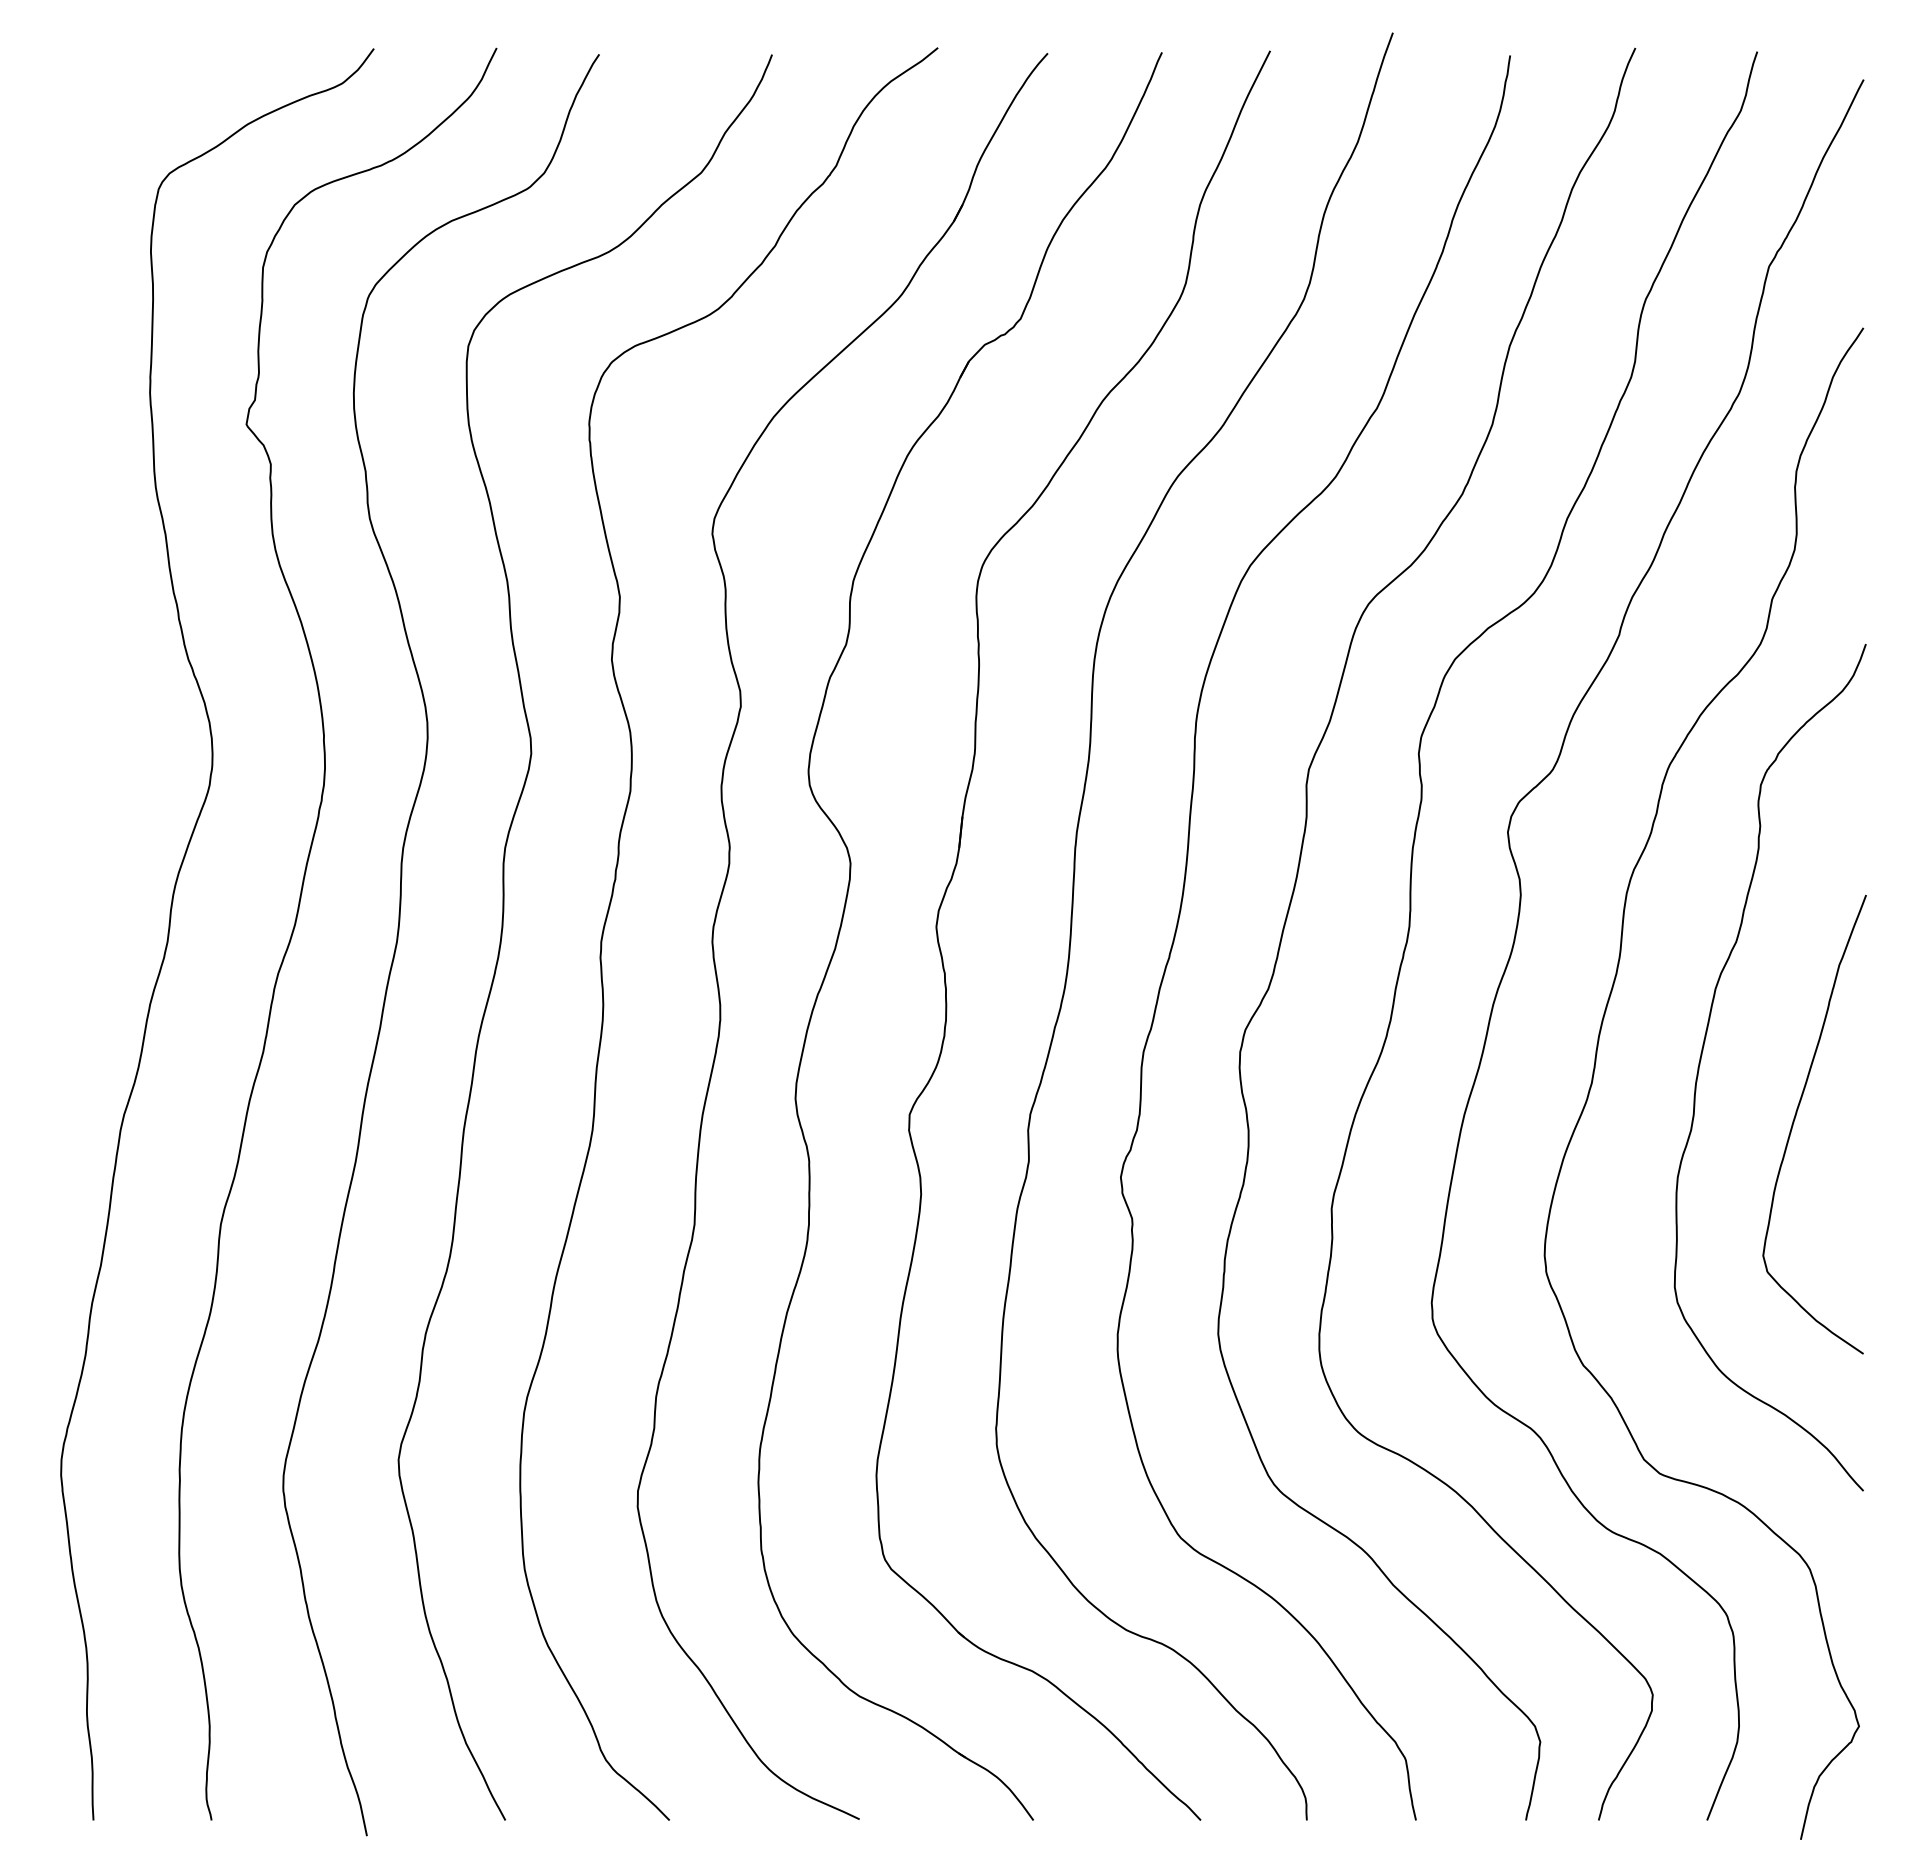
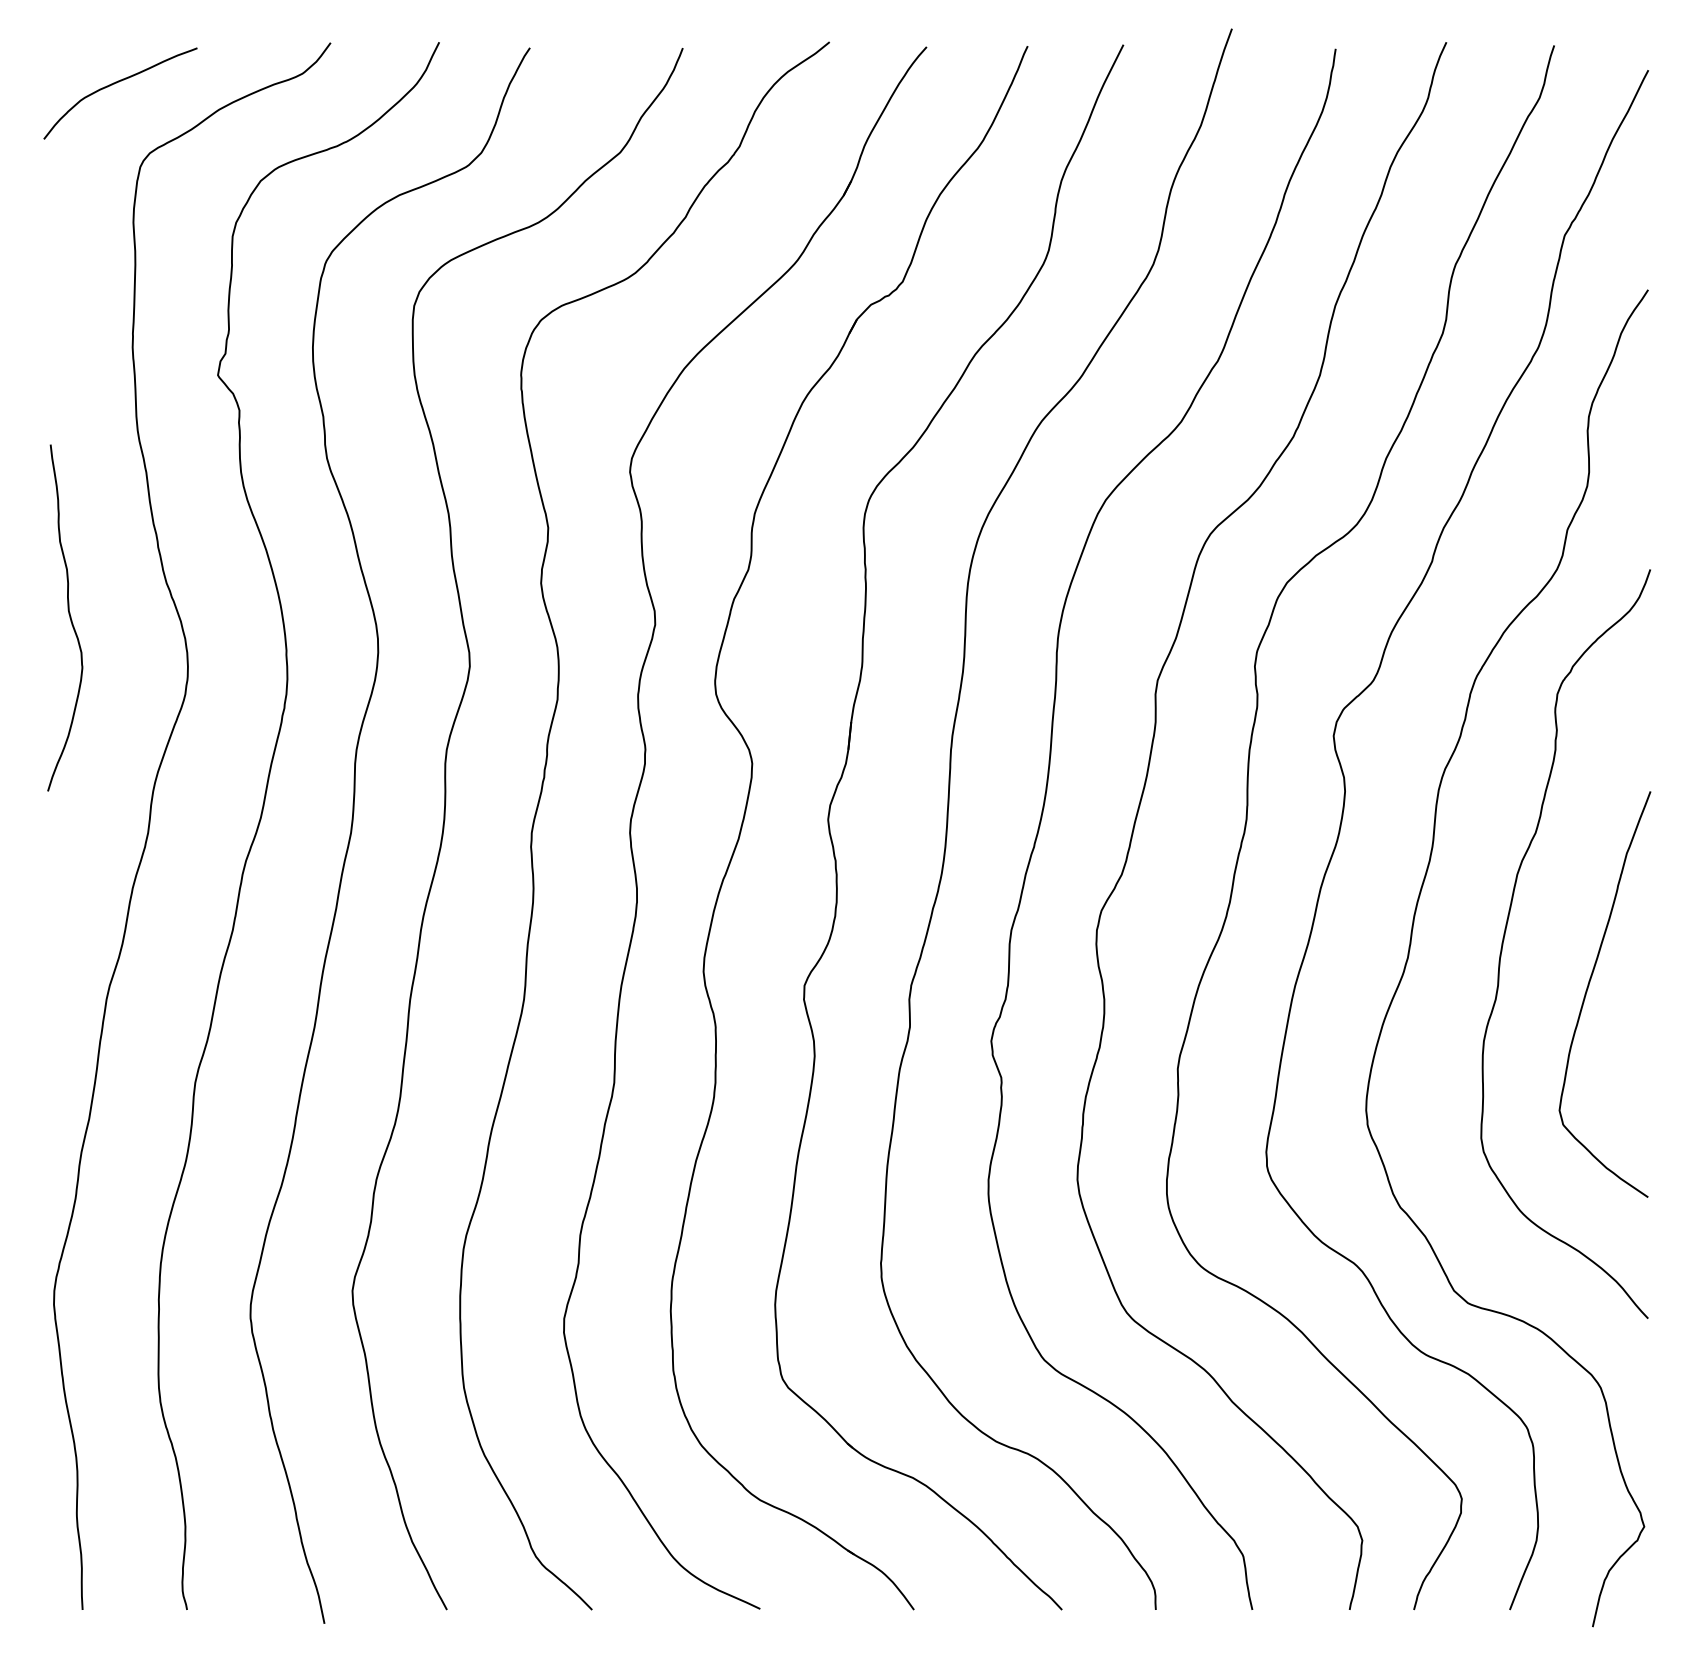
curve: (132, 94) -> (117, 83), added
curve: (78, 698) -> (69, 617), added

